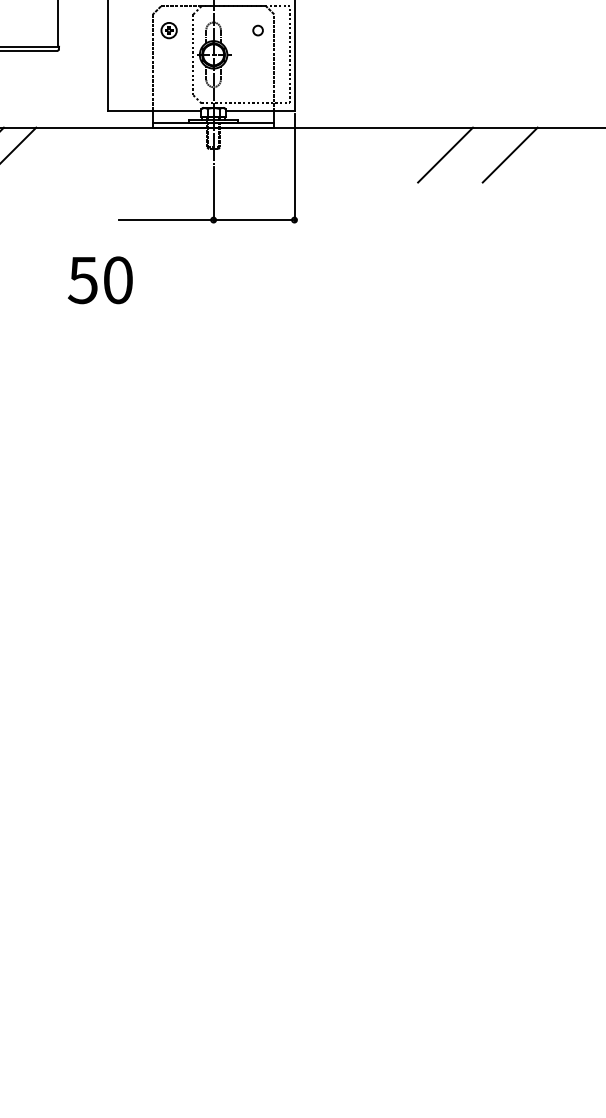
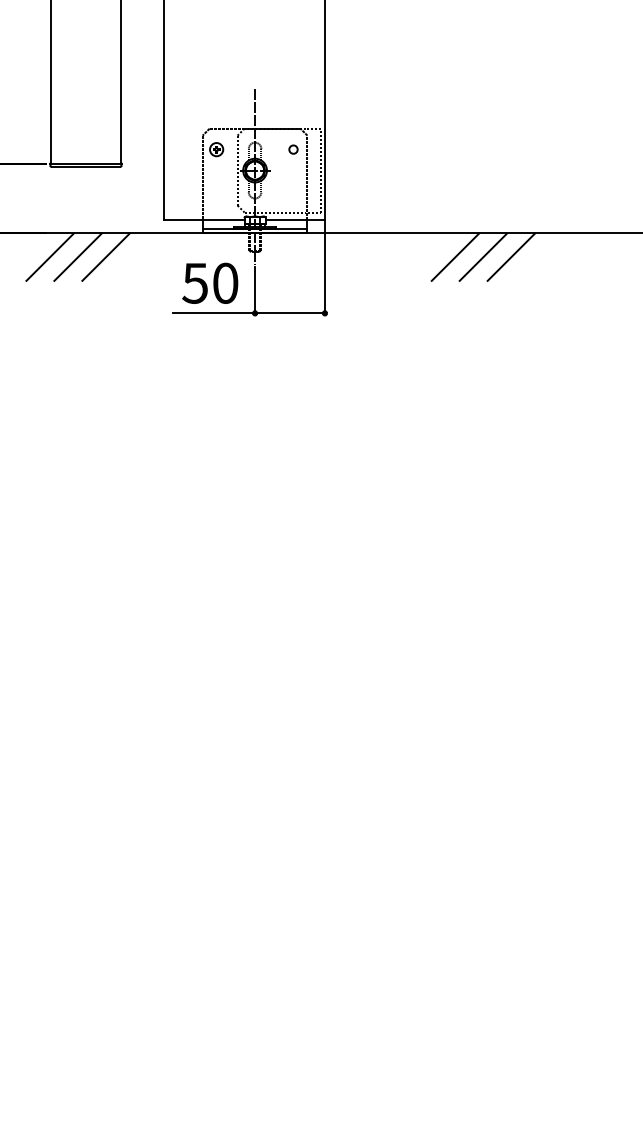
line: (40, 154) -> (105, 256), added
line: (477, 154) -> (483, 256), added
text: (100, 279) -> (210, 282), moved

